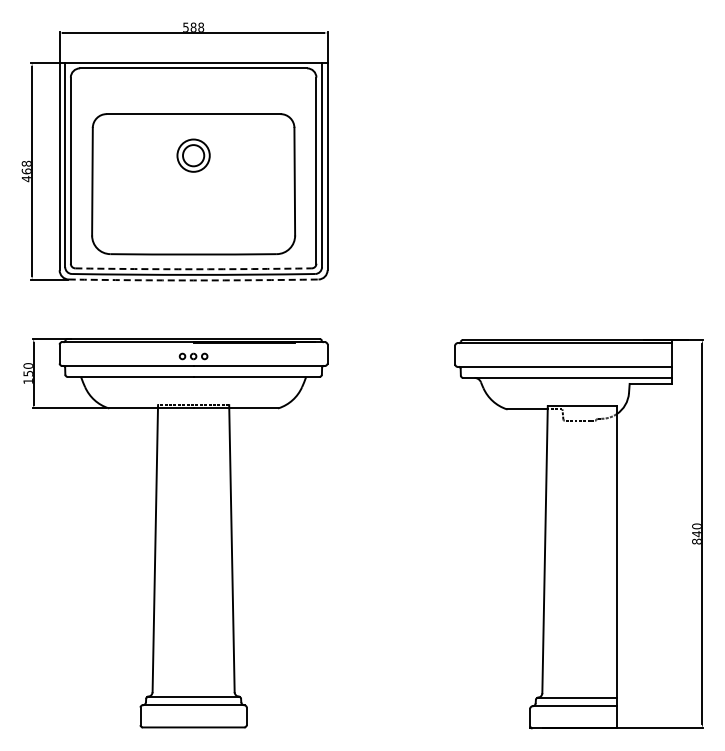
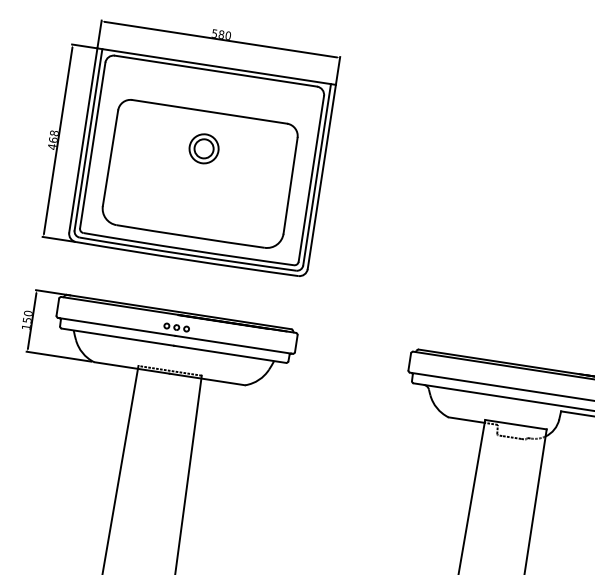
text: (201, 26) -> (228, 34), 588 -> 580
arc: (193, 269) -> (188, 250), dashed -> solid
arc: (193, 280) -> (186, 259), dashed -> solid

